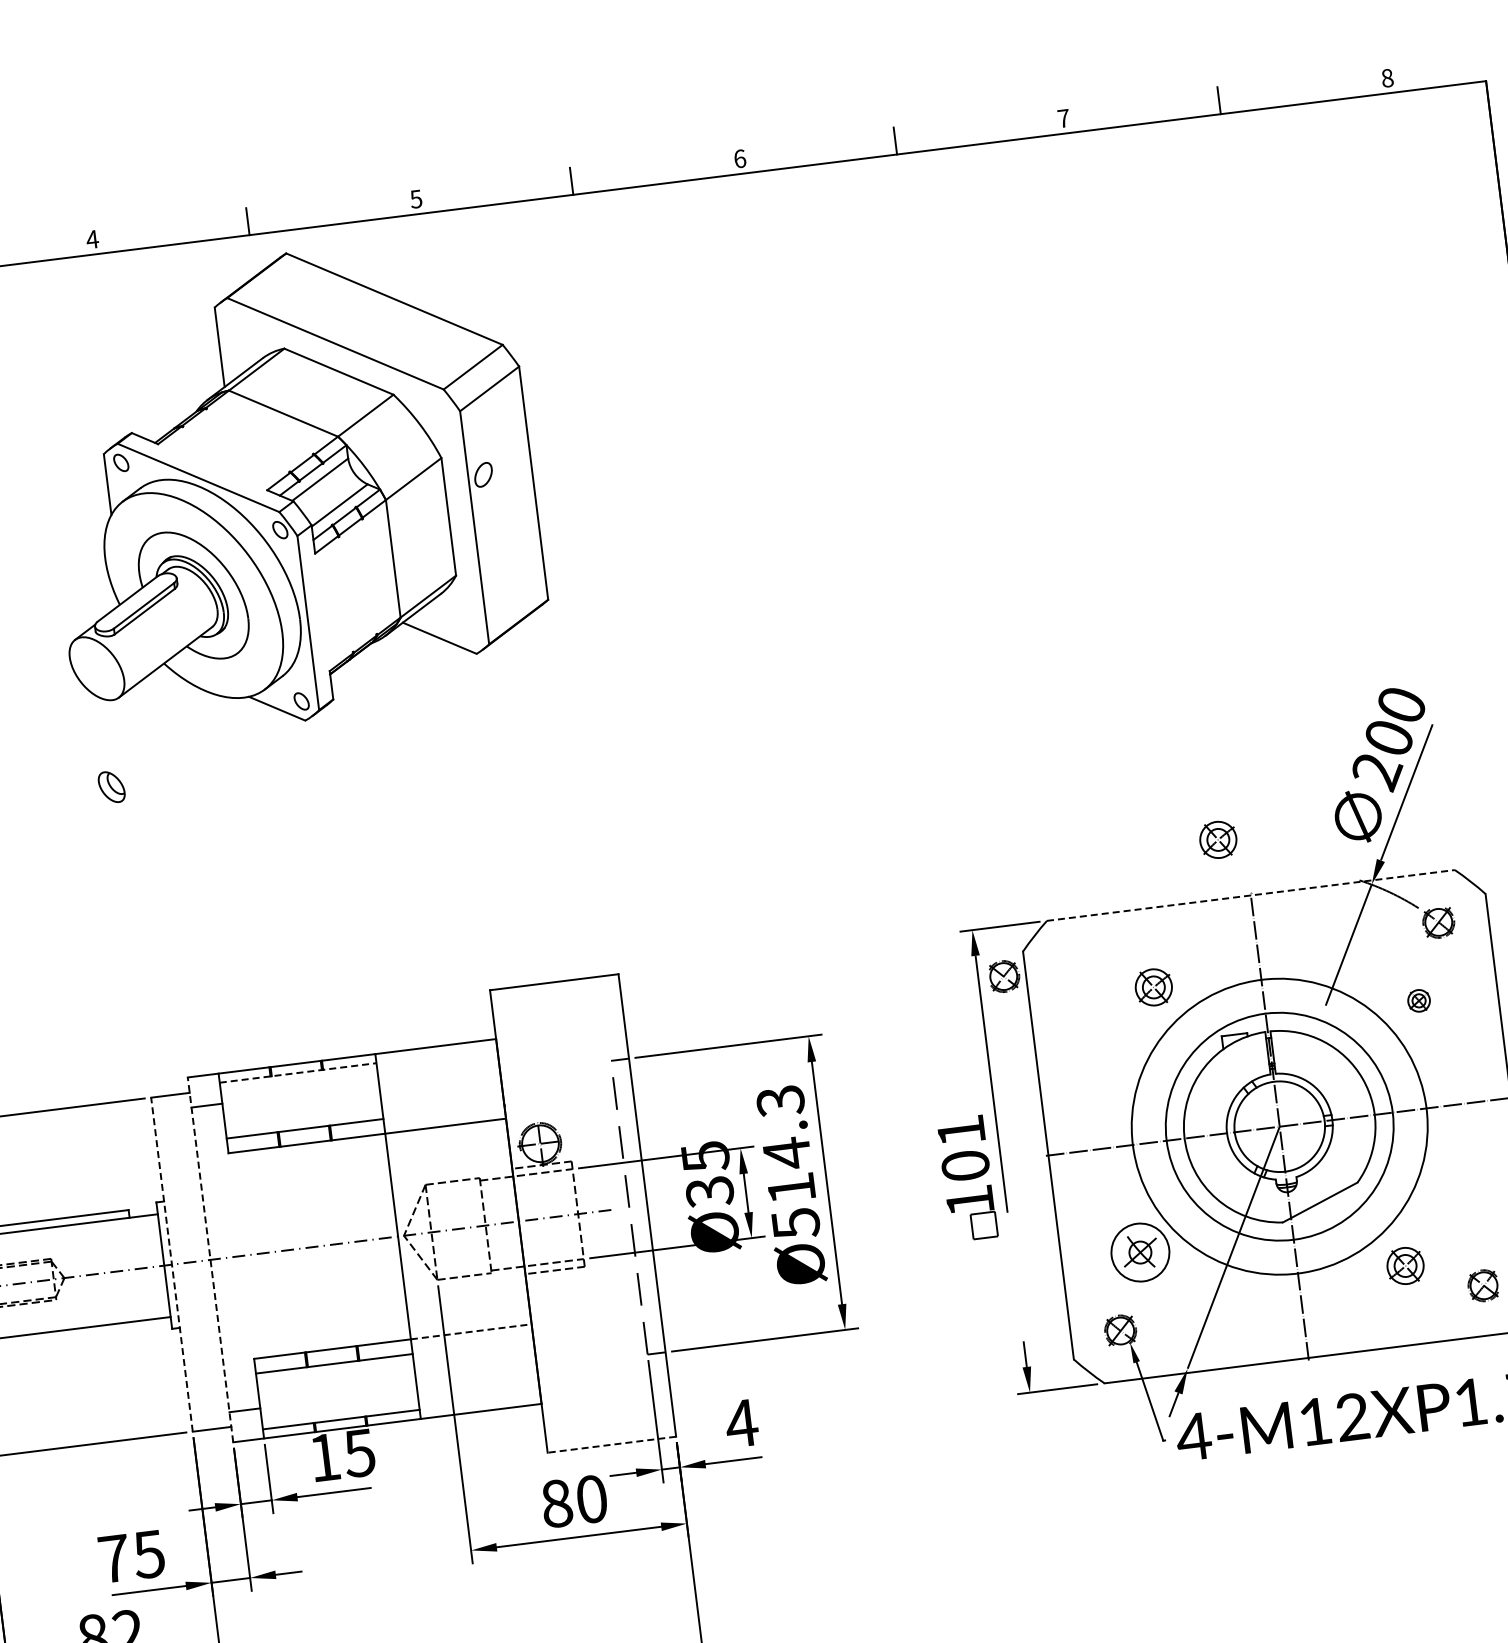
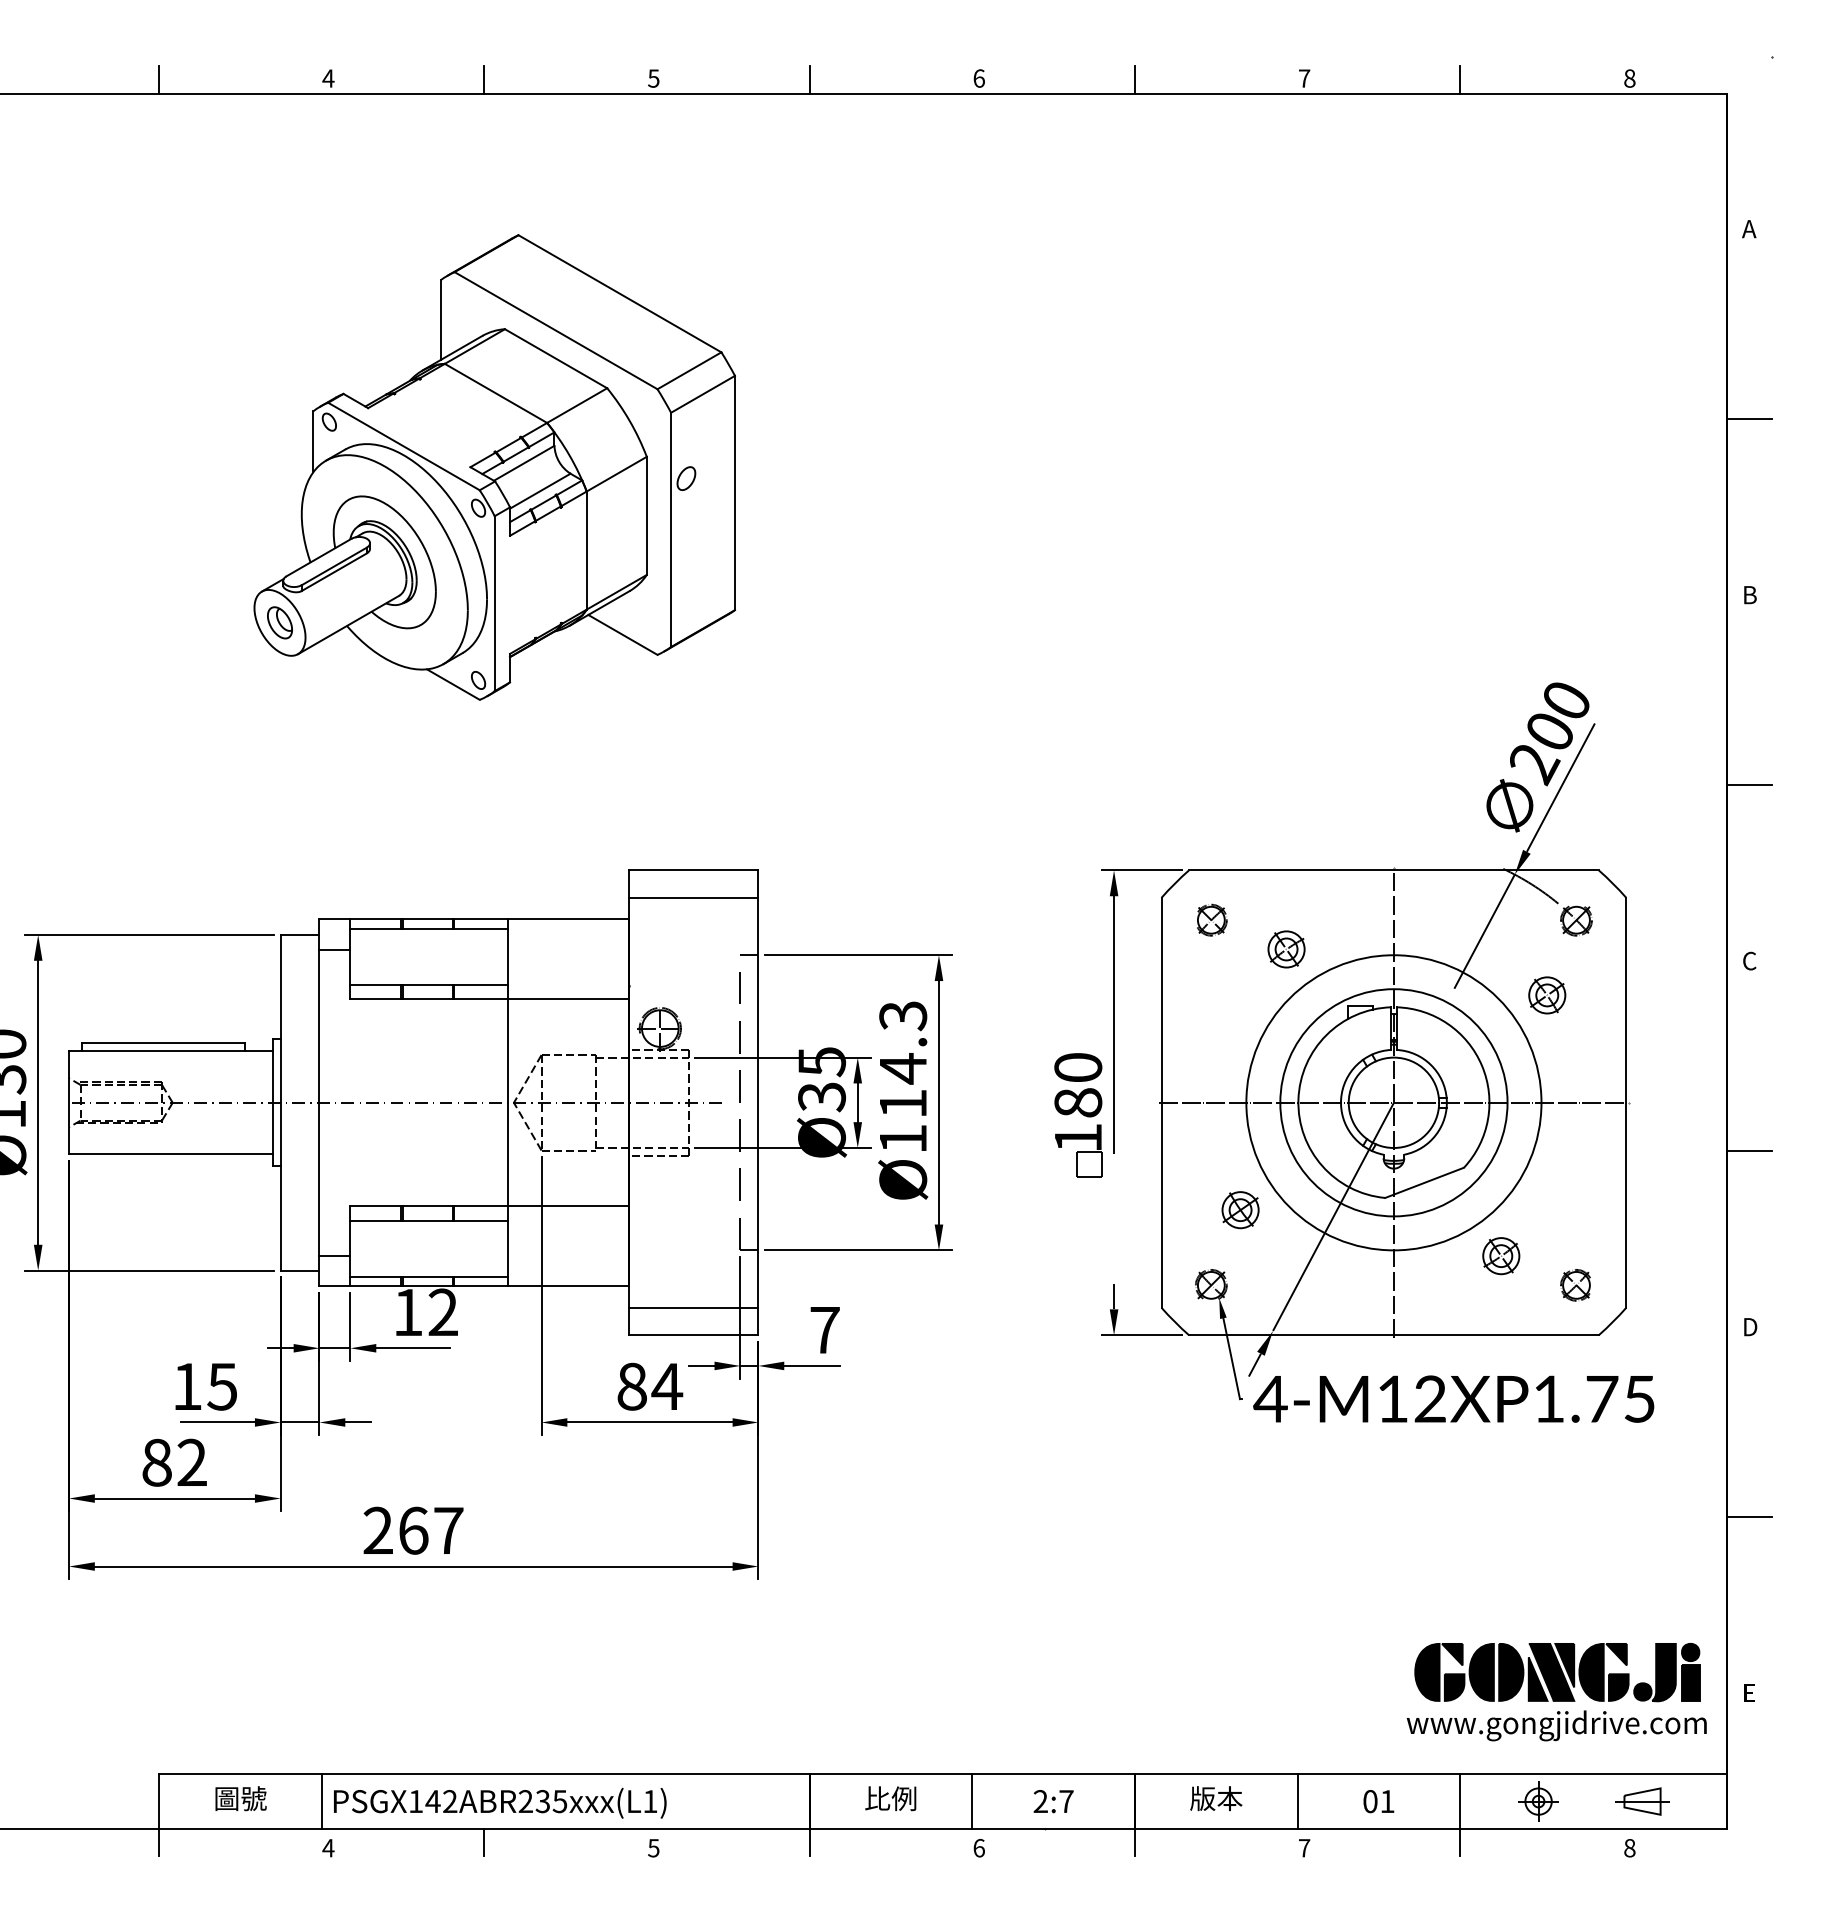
part: (291, 487) -> (494, 467), moved
part: (1218, 839) -> (1368, 811), removed
line: (1250, 895) -> (1393, 870), dashed -> solid
part: (1004, 975) -> (1212, 919), moved
part: (1419, 1000) -> (1547, 995), size x1.67
line: (557, 1009) -> (693, 897), added
line: (298, 1072) -> (429, 928), dashed -> solid
text: (963, 1148) -> (1078, 1085), 101 -> 180
text: (796, 1224) -> (903, 1139), Ø514.3 -> Ø114.3
circle: (1140, 1252) -> (1240, 1210), size x0.62
line: (210, 1259) -> (319, 1102), dashed -> solid
line: (171, 1264) -> (280, 1102), dashed -> solid
line: (471, 1332) -> (568, 1206), dashed -> solid
line: (608, 1417) -> (693, 1307), added
text: (741, 1423) -> (824, 1330), 4 -> 7
line: (611, 1445) -> (693, 1335), dashed -> solid
text: (358, 1453) -> (442, 1312), 15 -> 12
text: (592, 1499) -> (667, 1386), 80 -> 84
text: (114, 1558) -> (187, 1386), 75 -> 15

